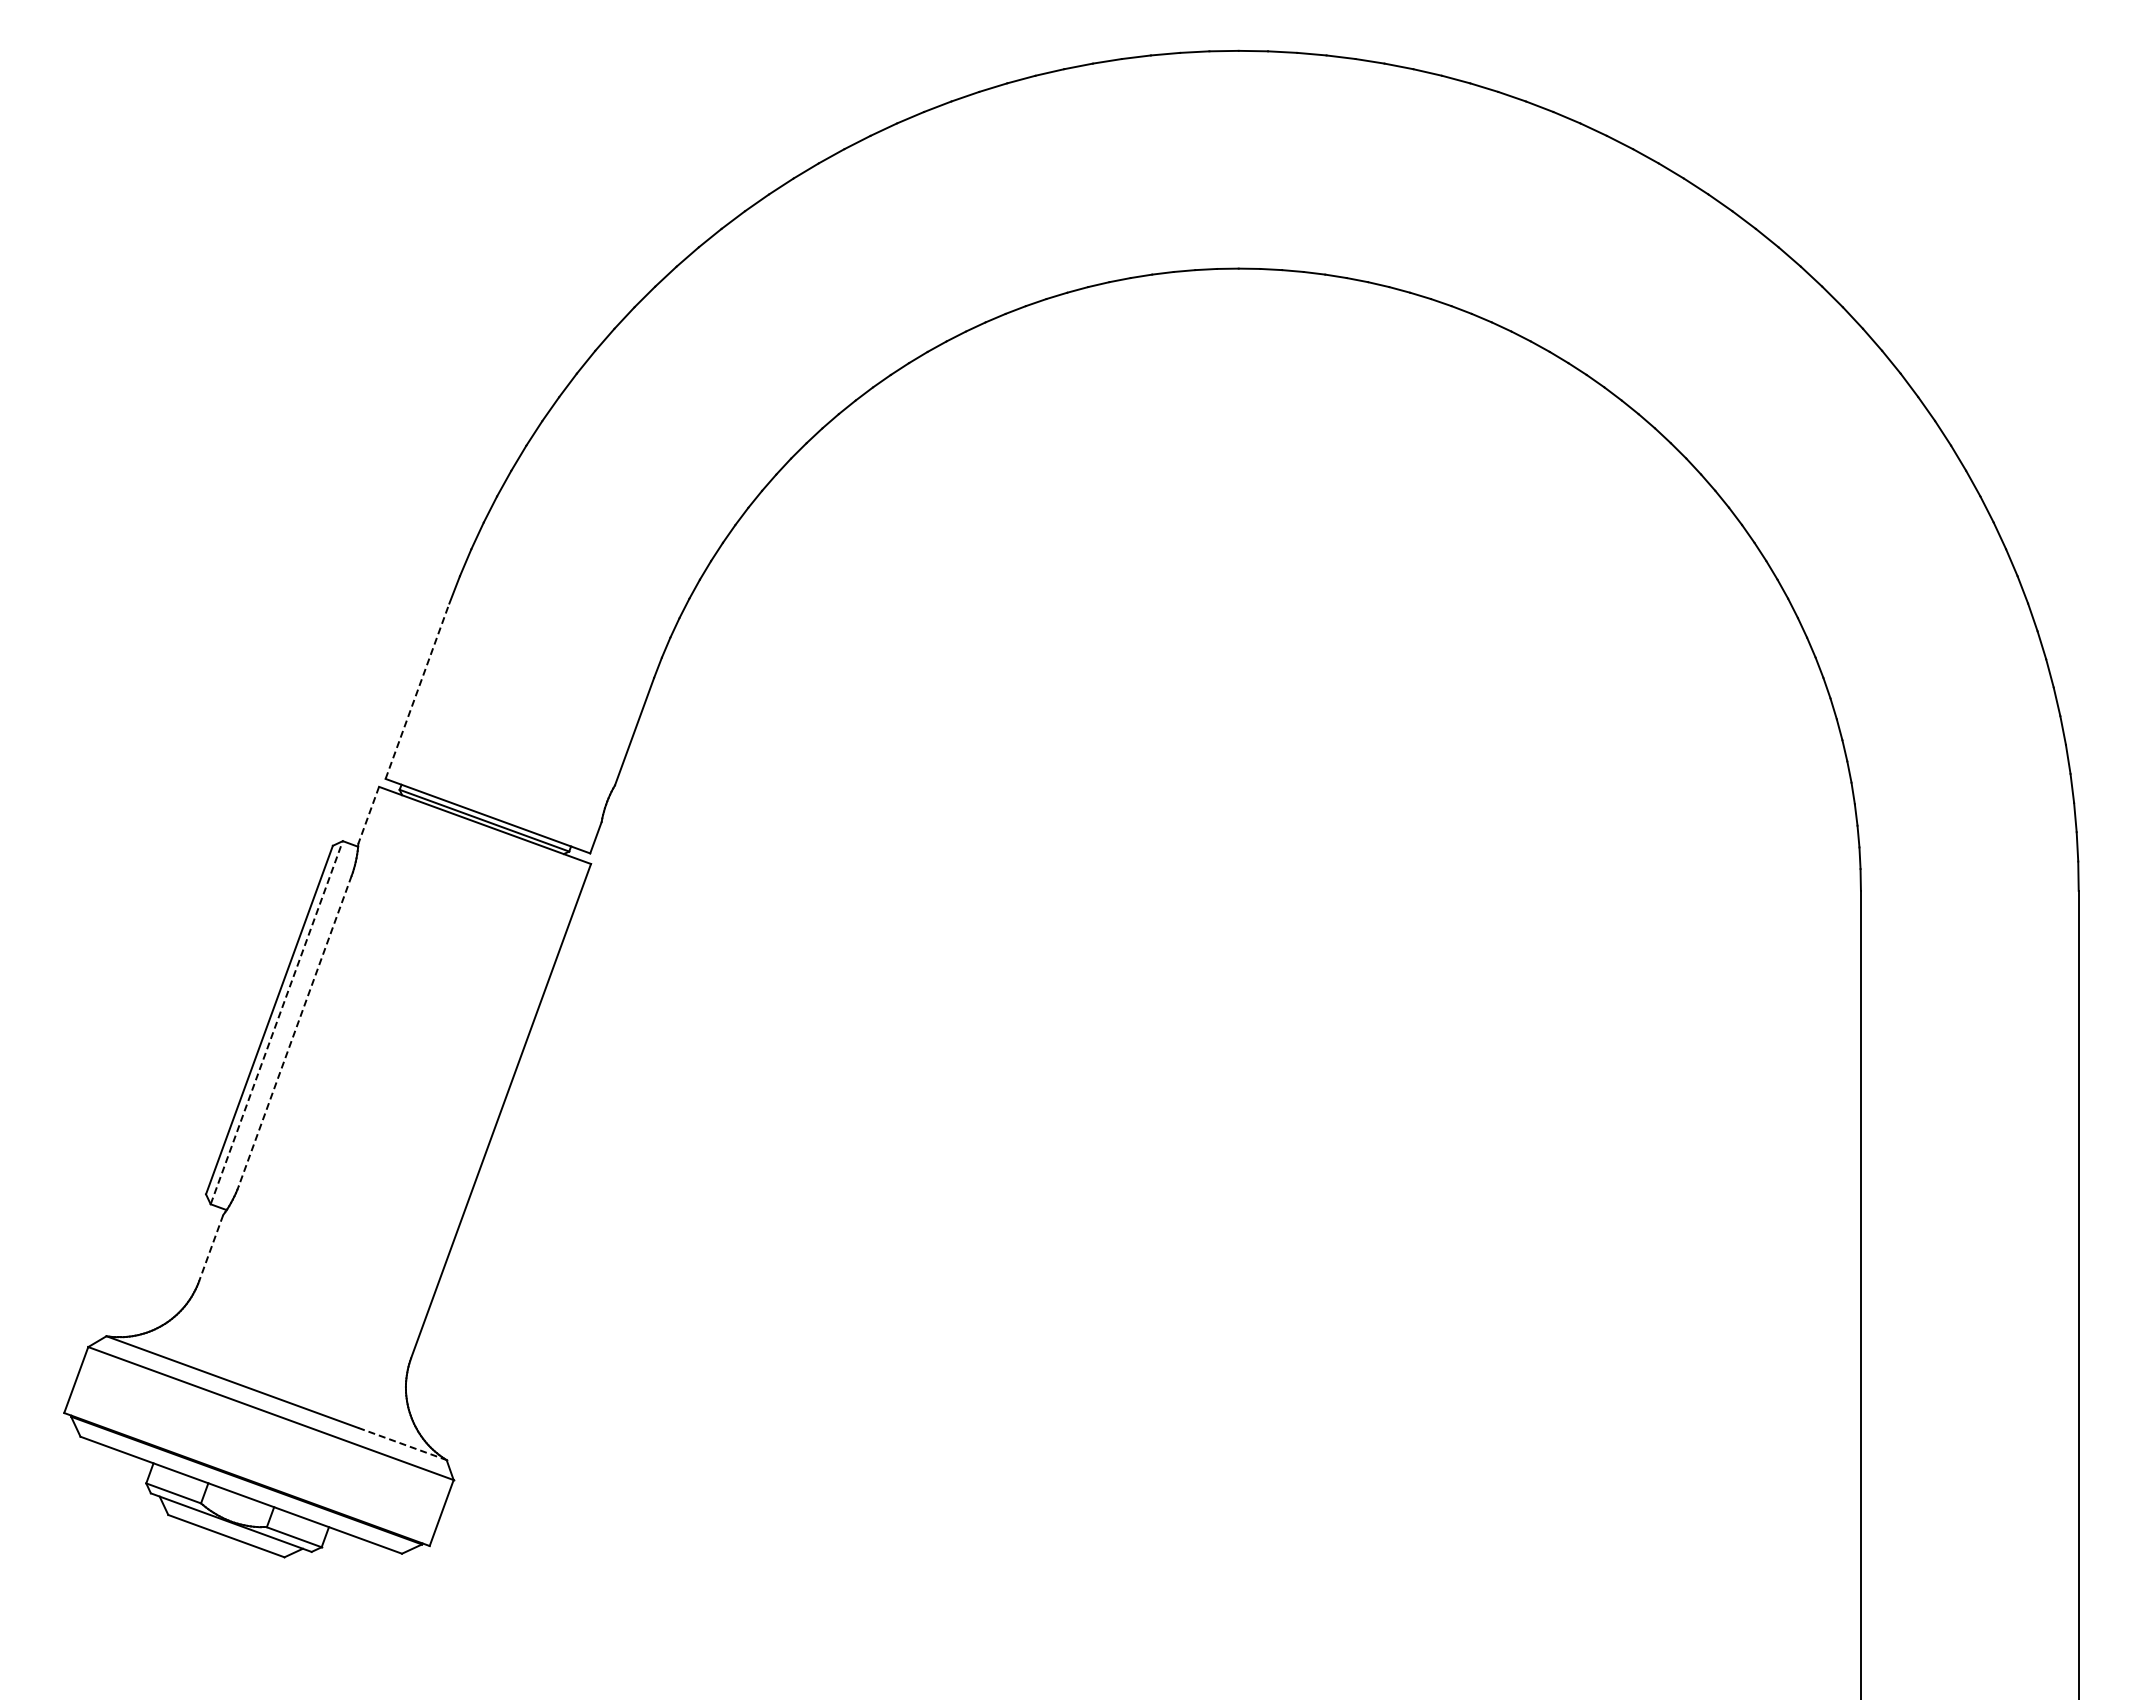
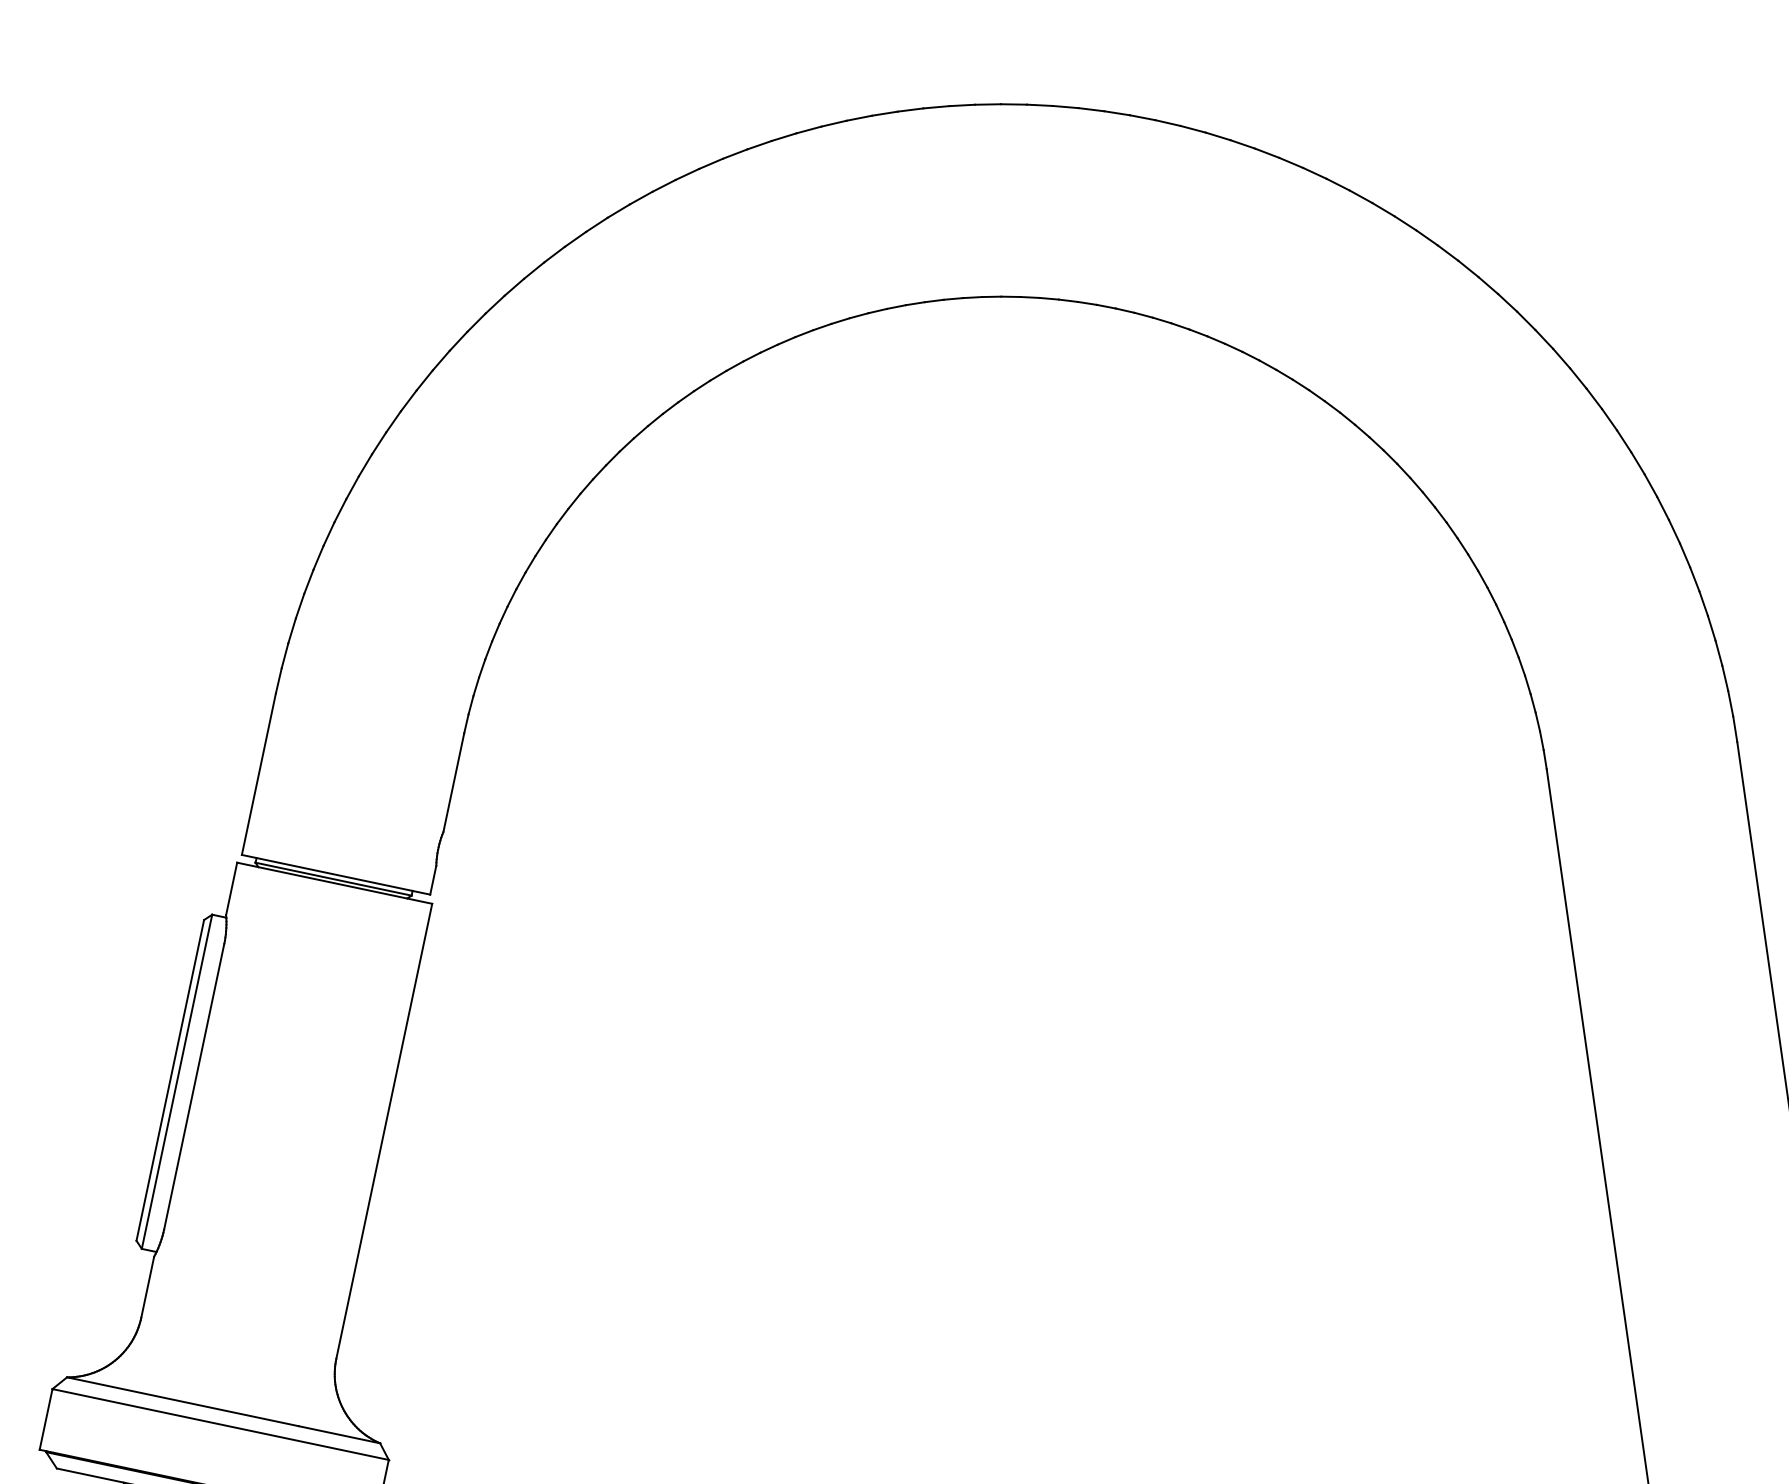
line: (417, 690) -> (258, 773), dashed -> solid
line: (368, 815) -> (231, 889), dashed -> solid
line: (276, 1022) -> (176, 1081), dashed -> solid
line: (295, 1031) -> (194, 1087), dashed -> solid
line: (211, 1248) -> (148, 1287), dashed -> solid
line: (402, 1444) -> (339, 1435), dashed -> solid

